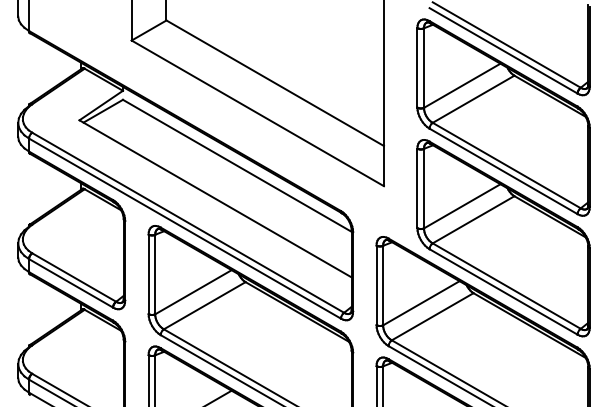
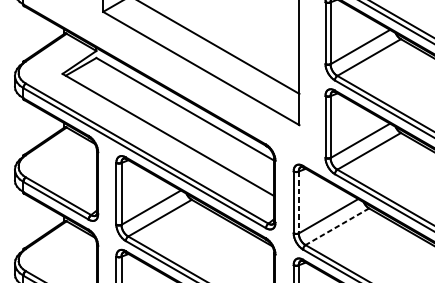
line: (383, 285) -> (299, 202), solid -> dashed
line: (432, 317) -> (337, 227), solid -> dashed

